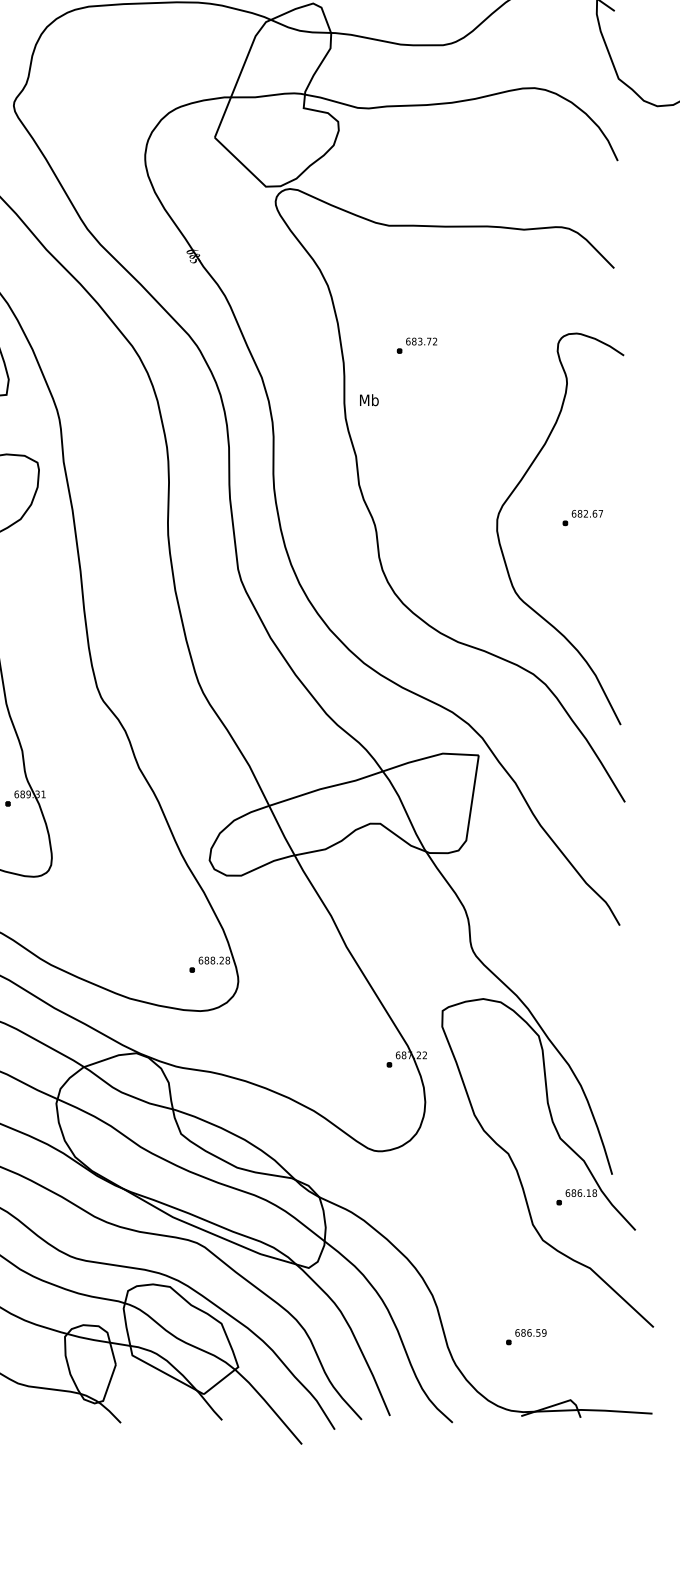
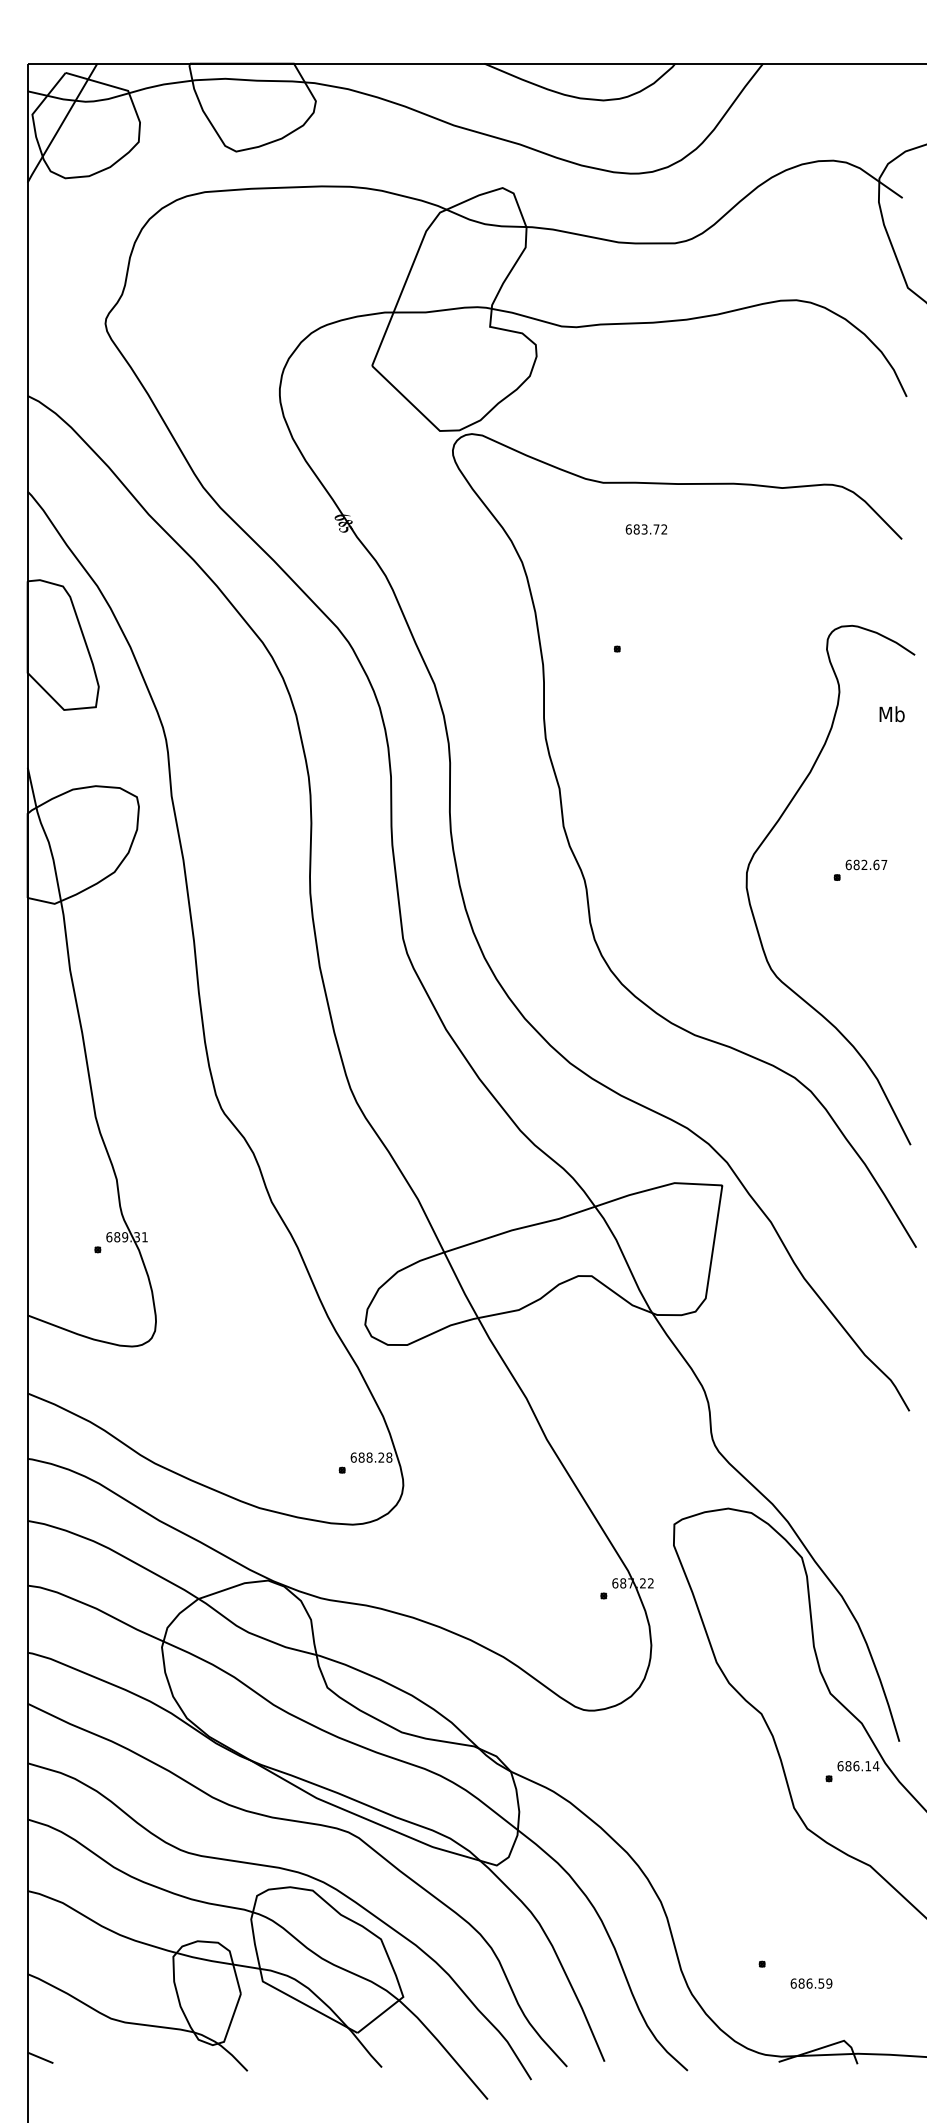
text: (420, 341) -> (645, 529), moved
text: (368, 400) -> (891, 714), moved
text: (594, 1193) -> (875, 1766), 686.18 -> 686.14
text: (530, 1332) -> (811, 1983), moved

